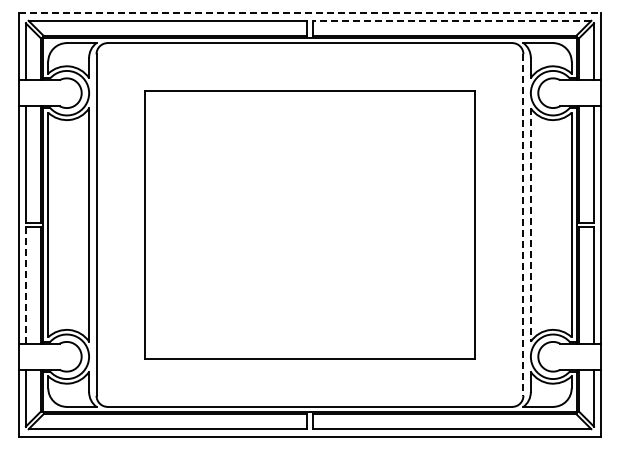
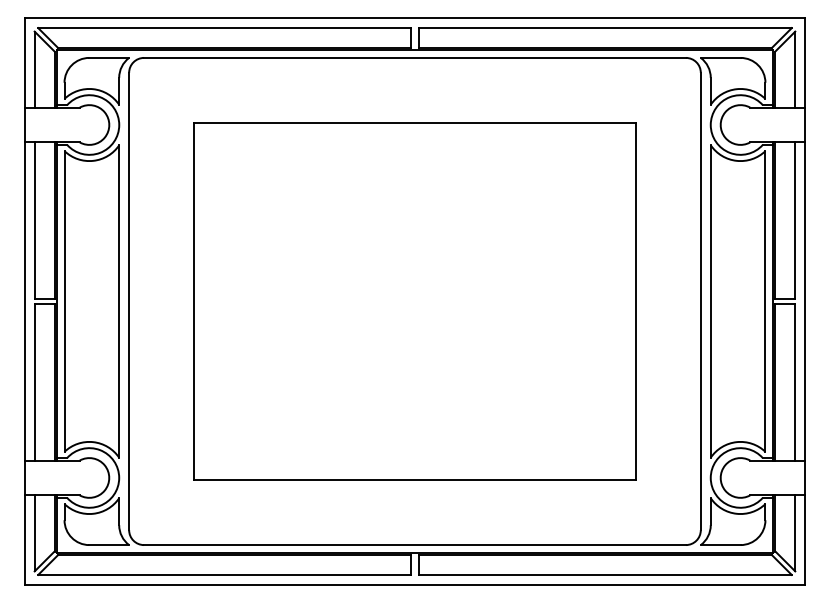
line: (310, 13) -> (415, 18), dashed -> solid
line: (451, 20) -> (604, 27), dashed -> solid
line: (523, 225) -> (700, 302), dashed -> solid
line: (530, 225) -> (710, 302), dashed -> solid
line: (26, 285) -> (35, 382), dashed -> solid

